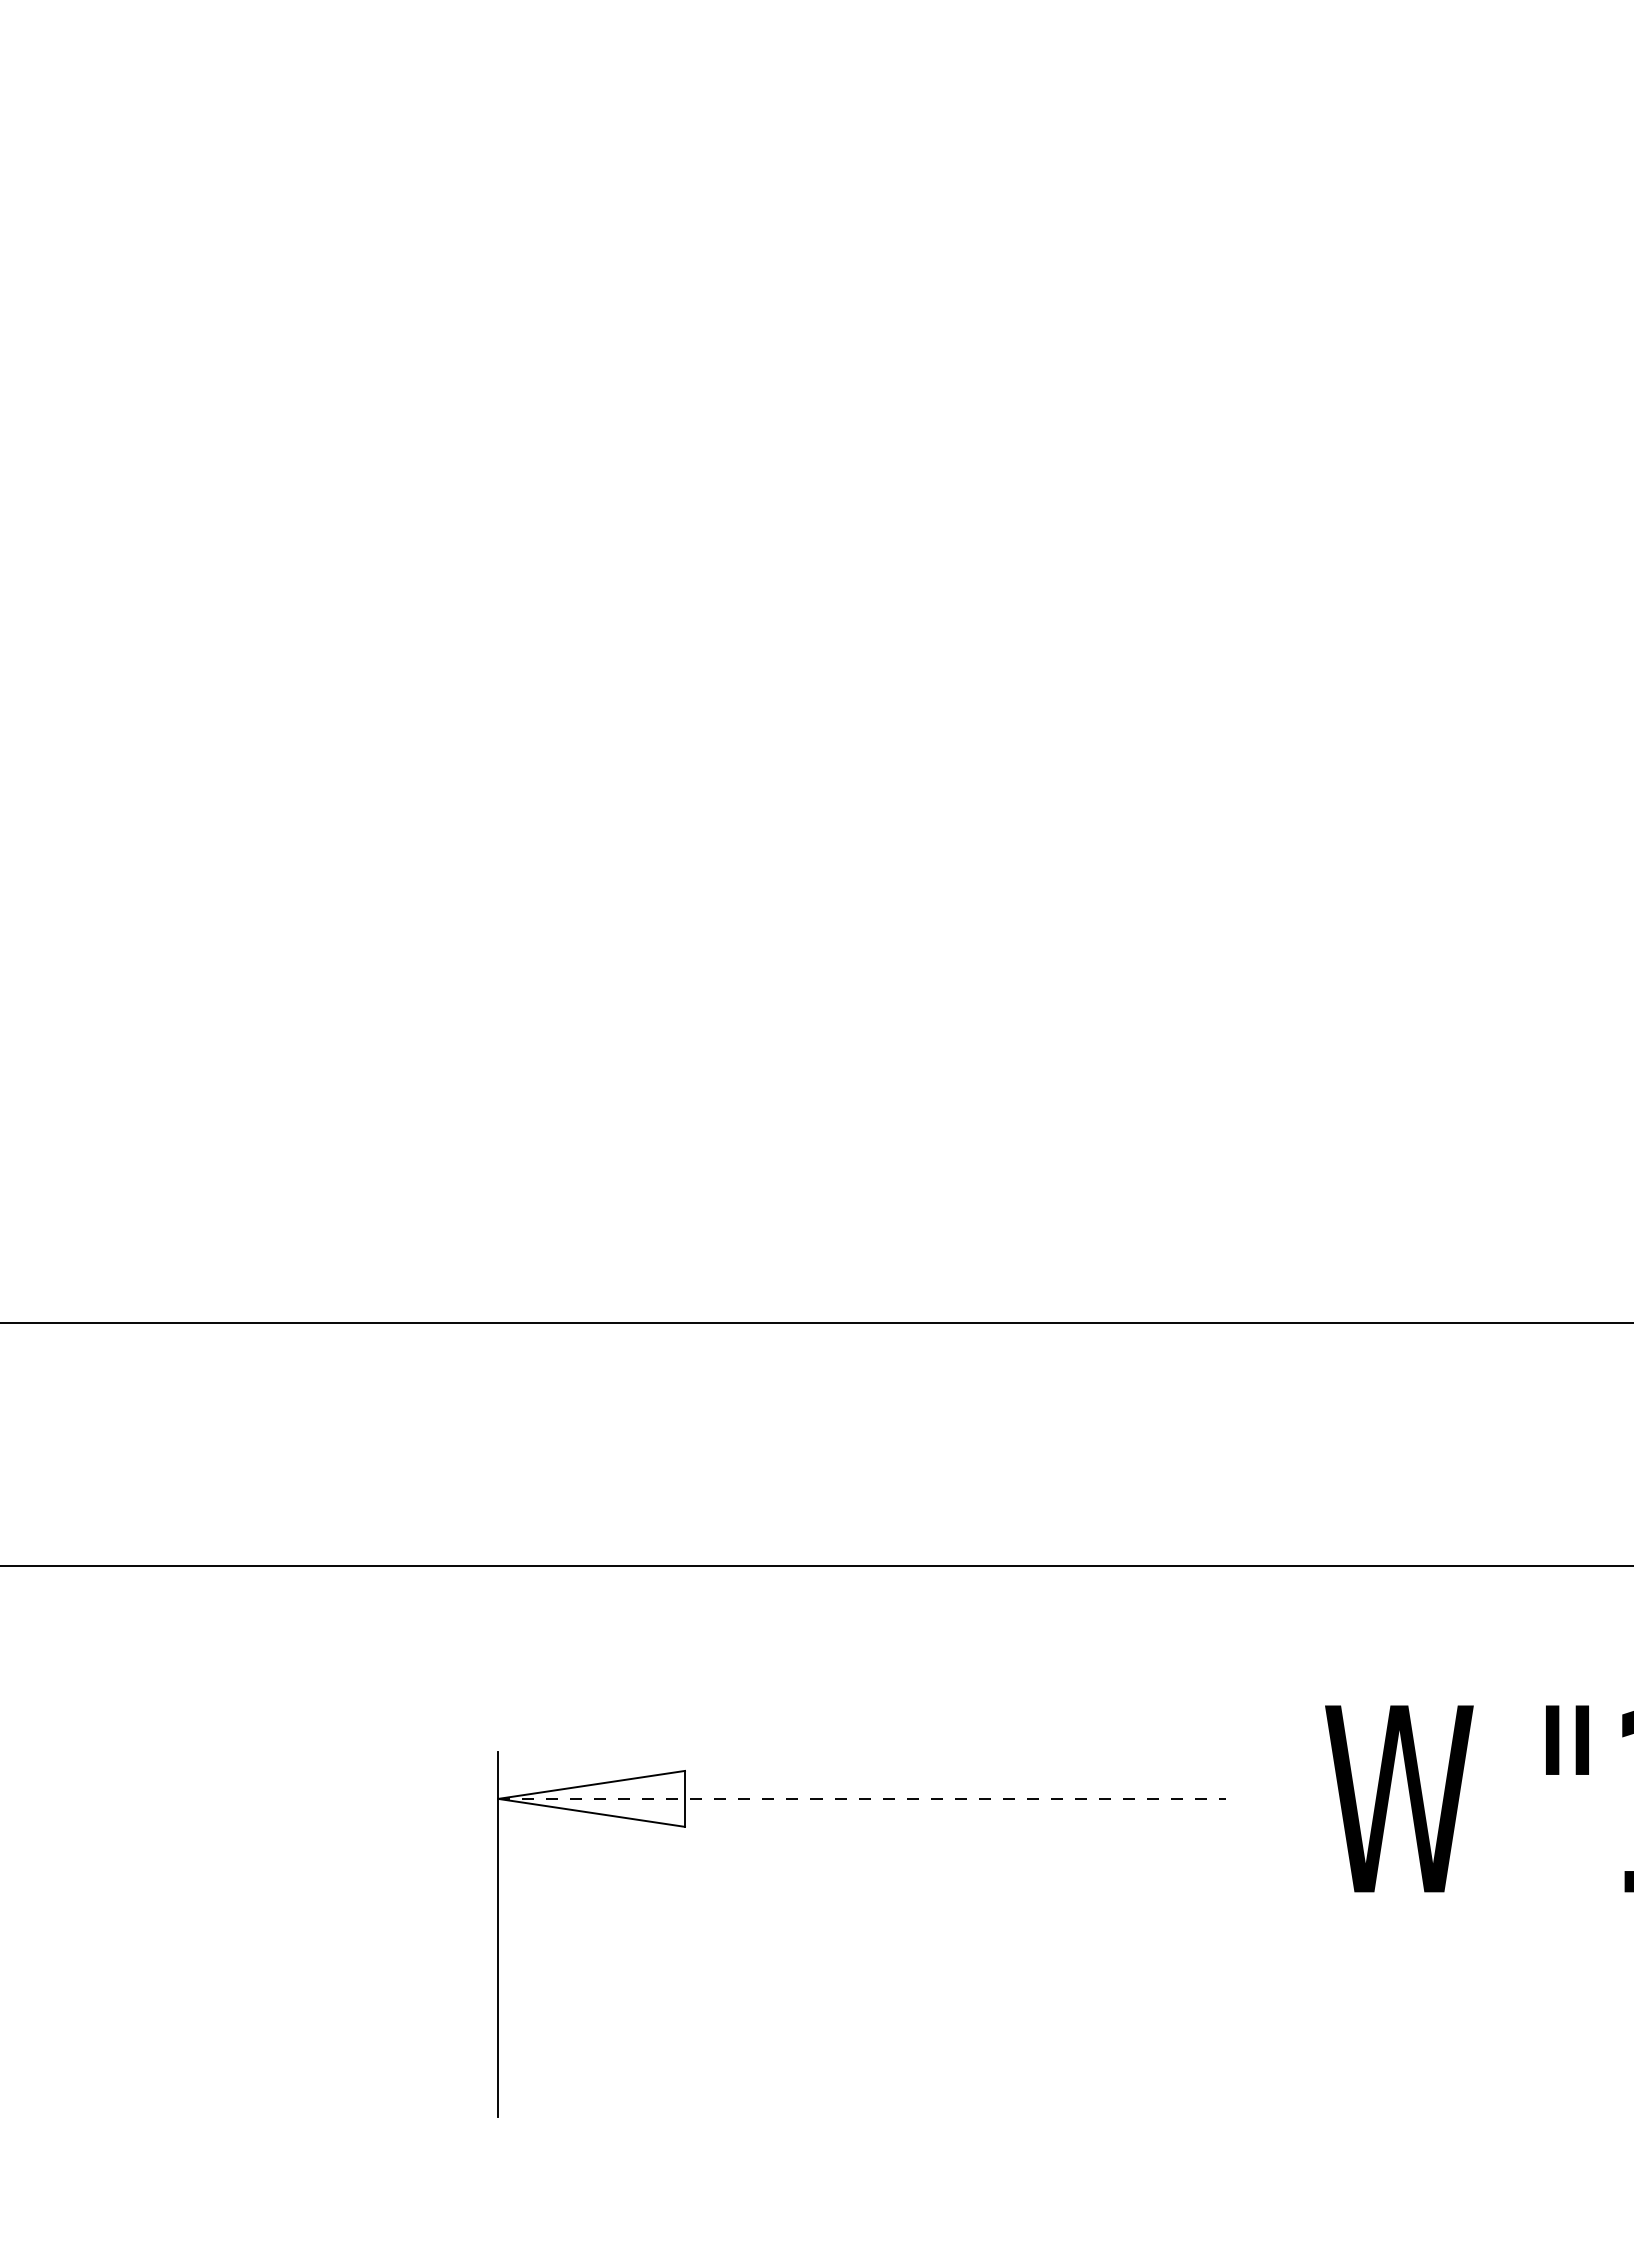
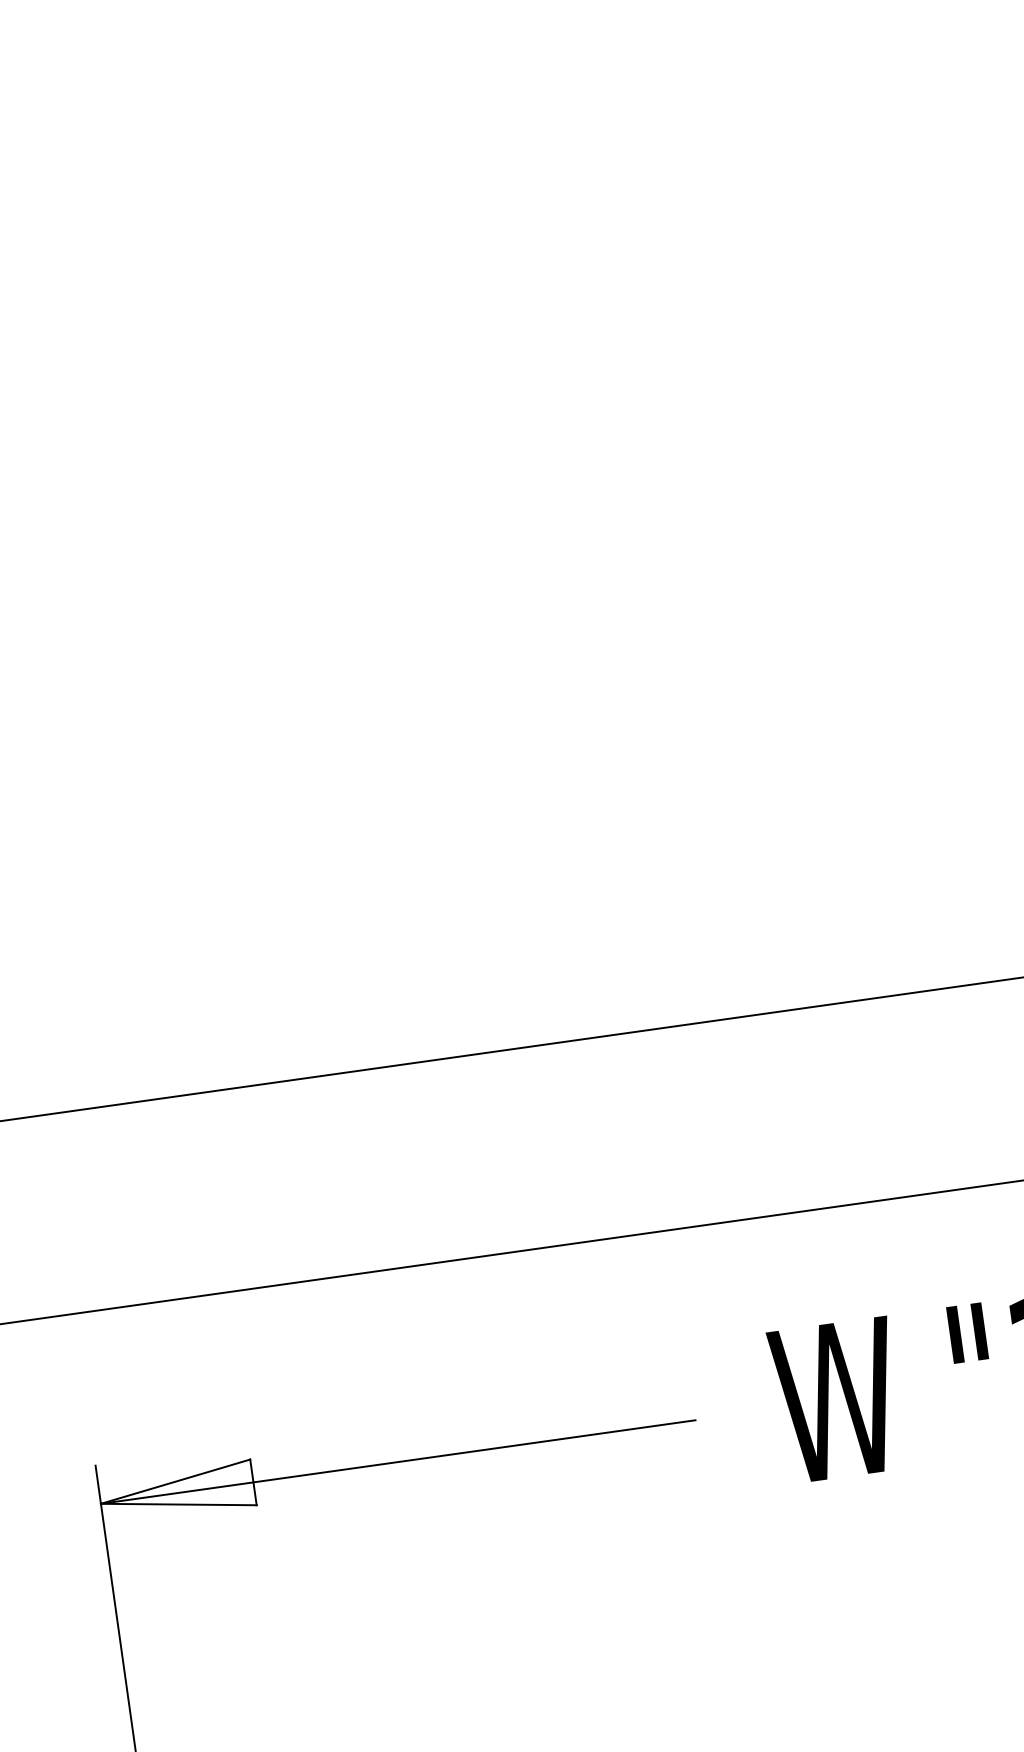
line: (862, 1798) -> (398, 1461), dashed -> solid

